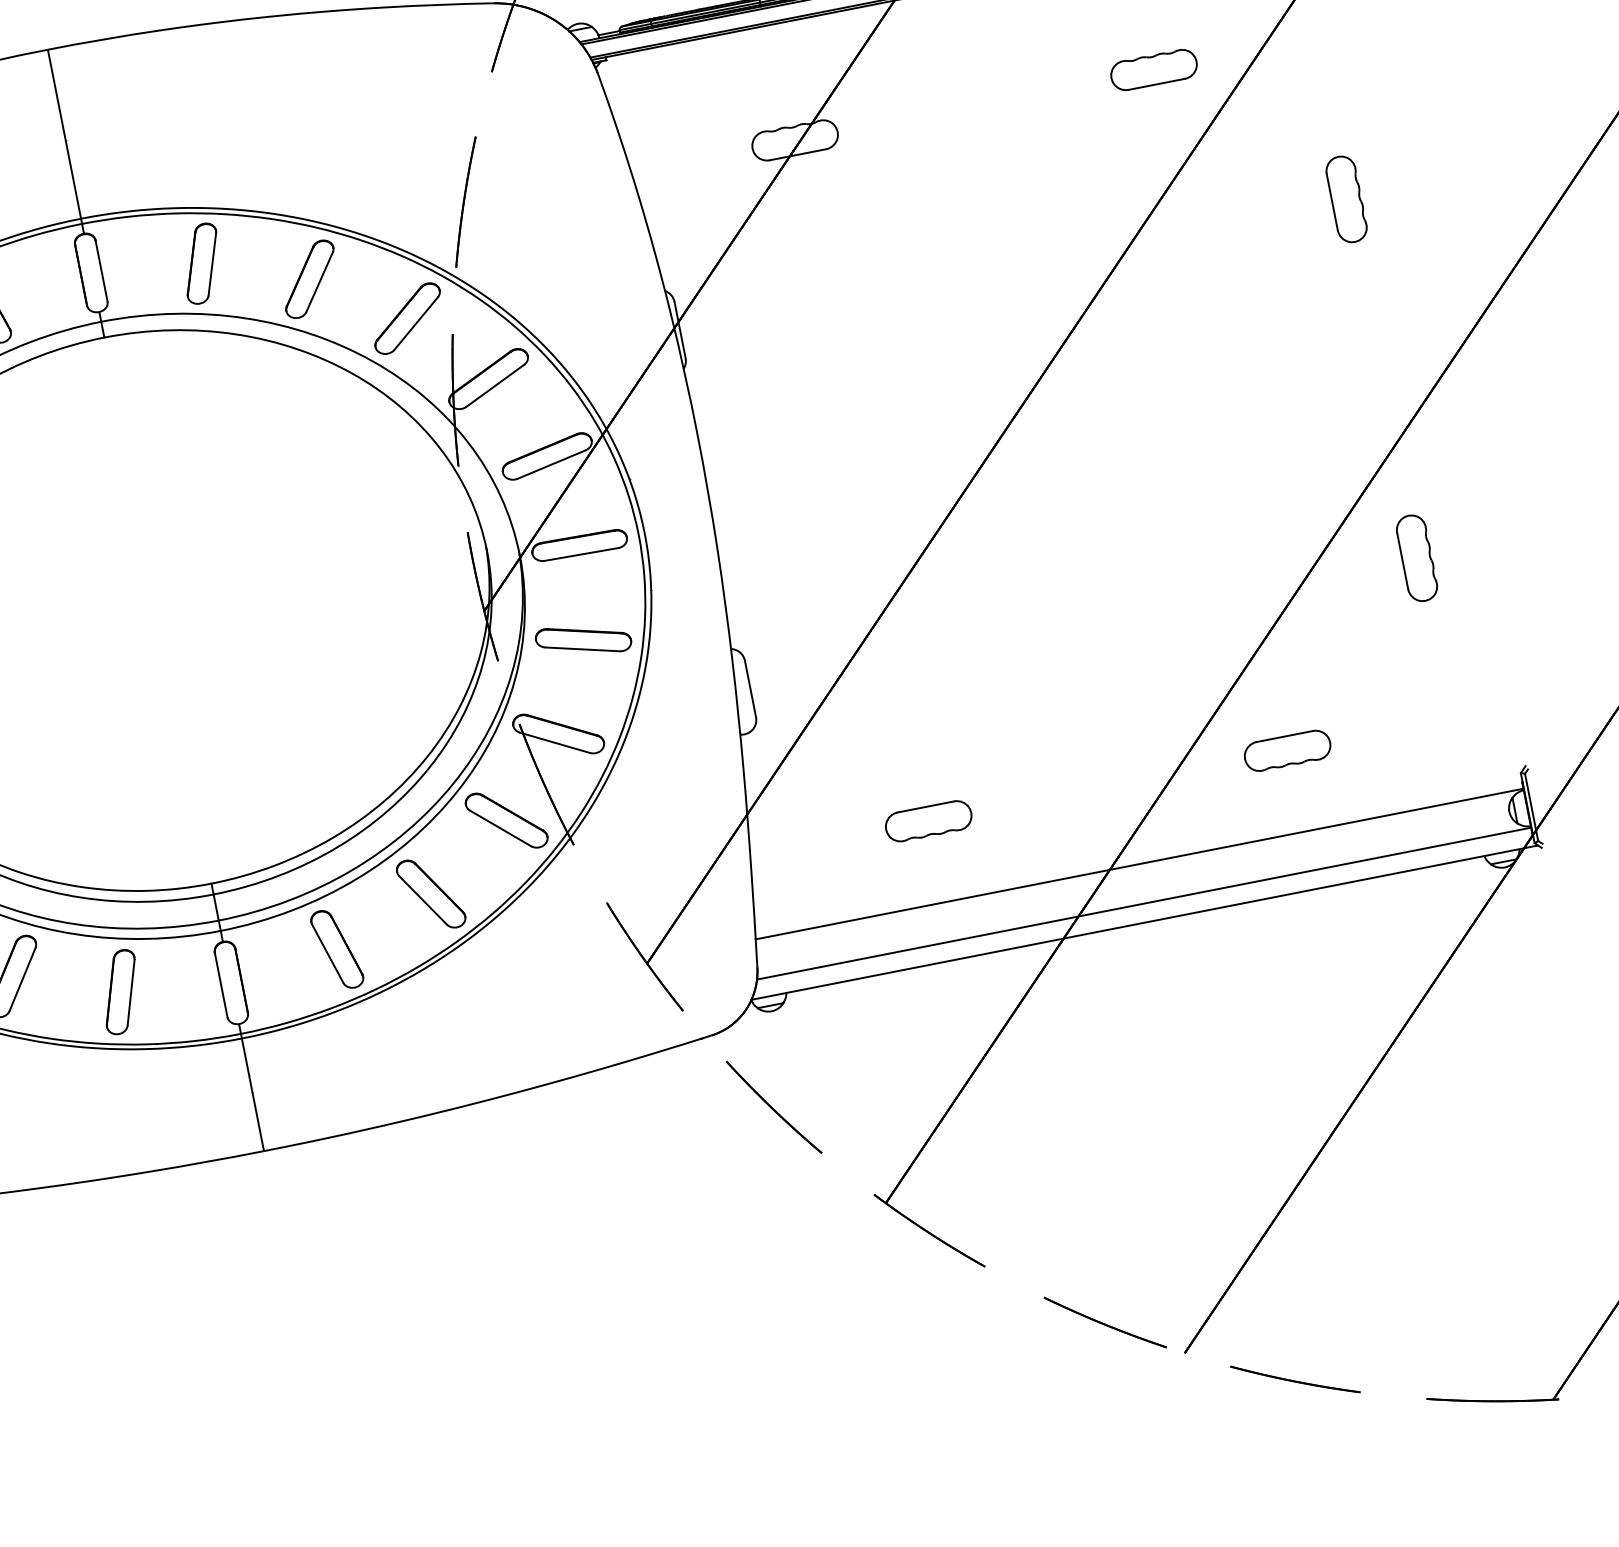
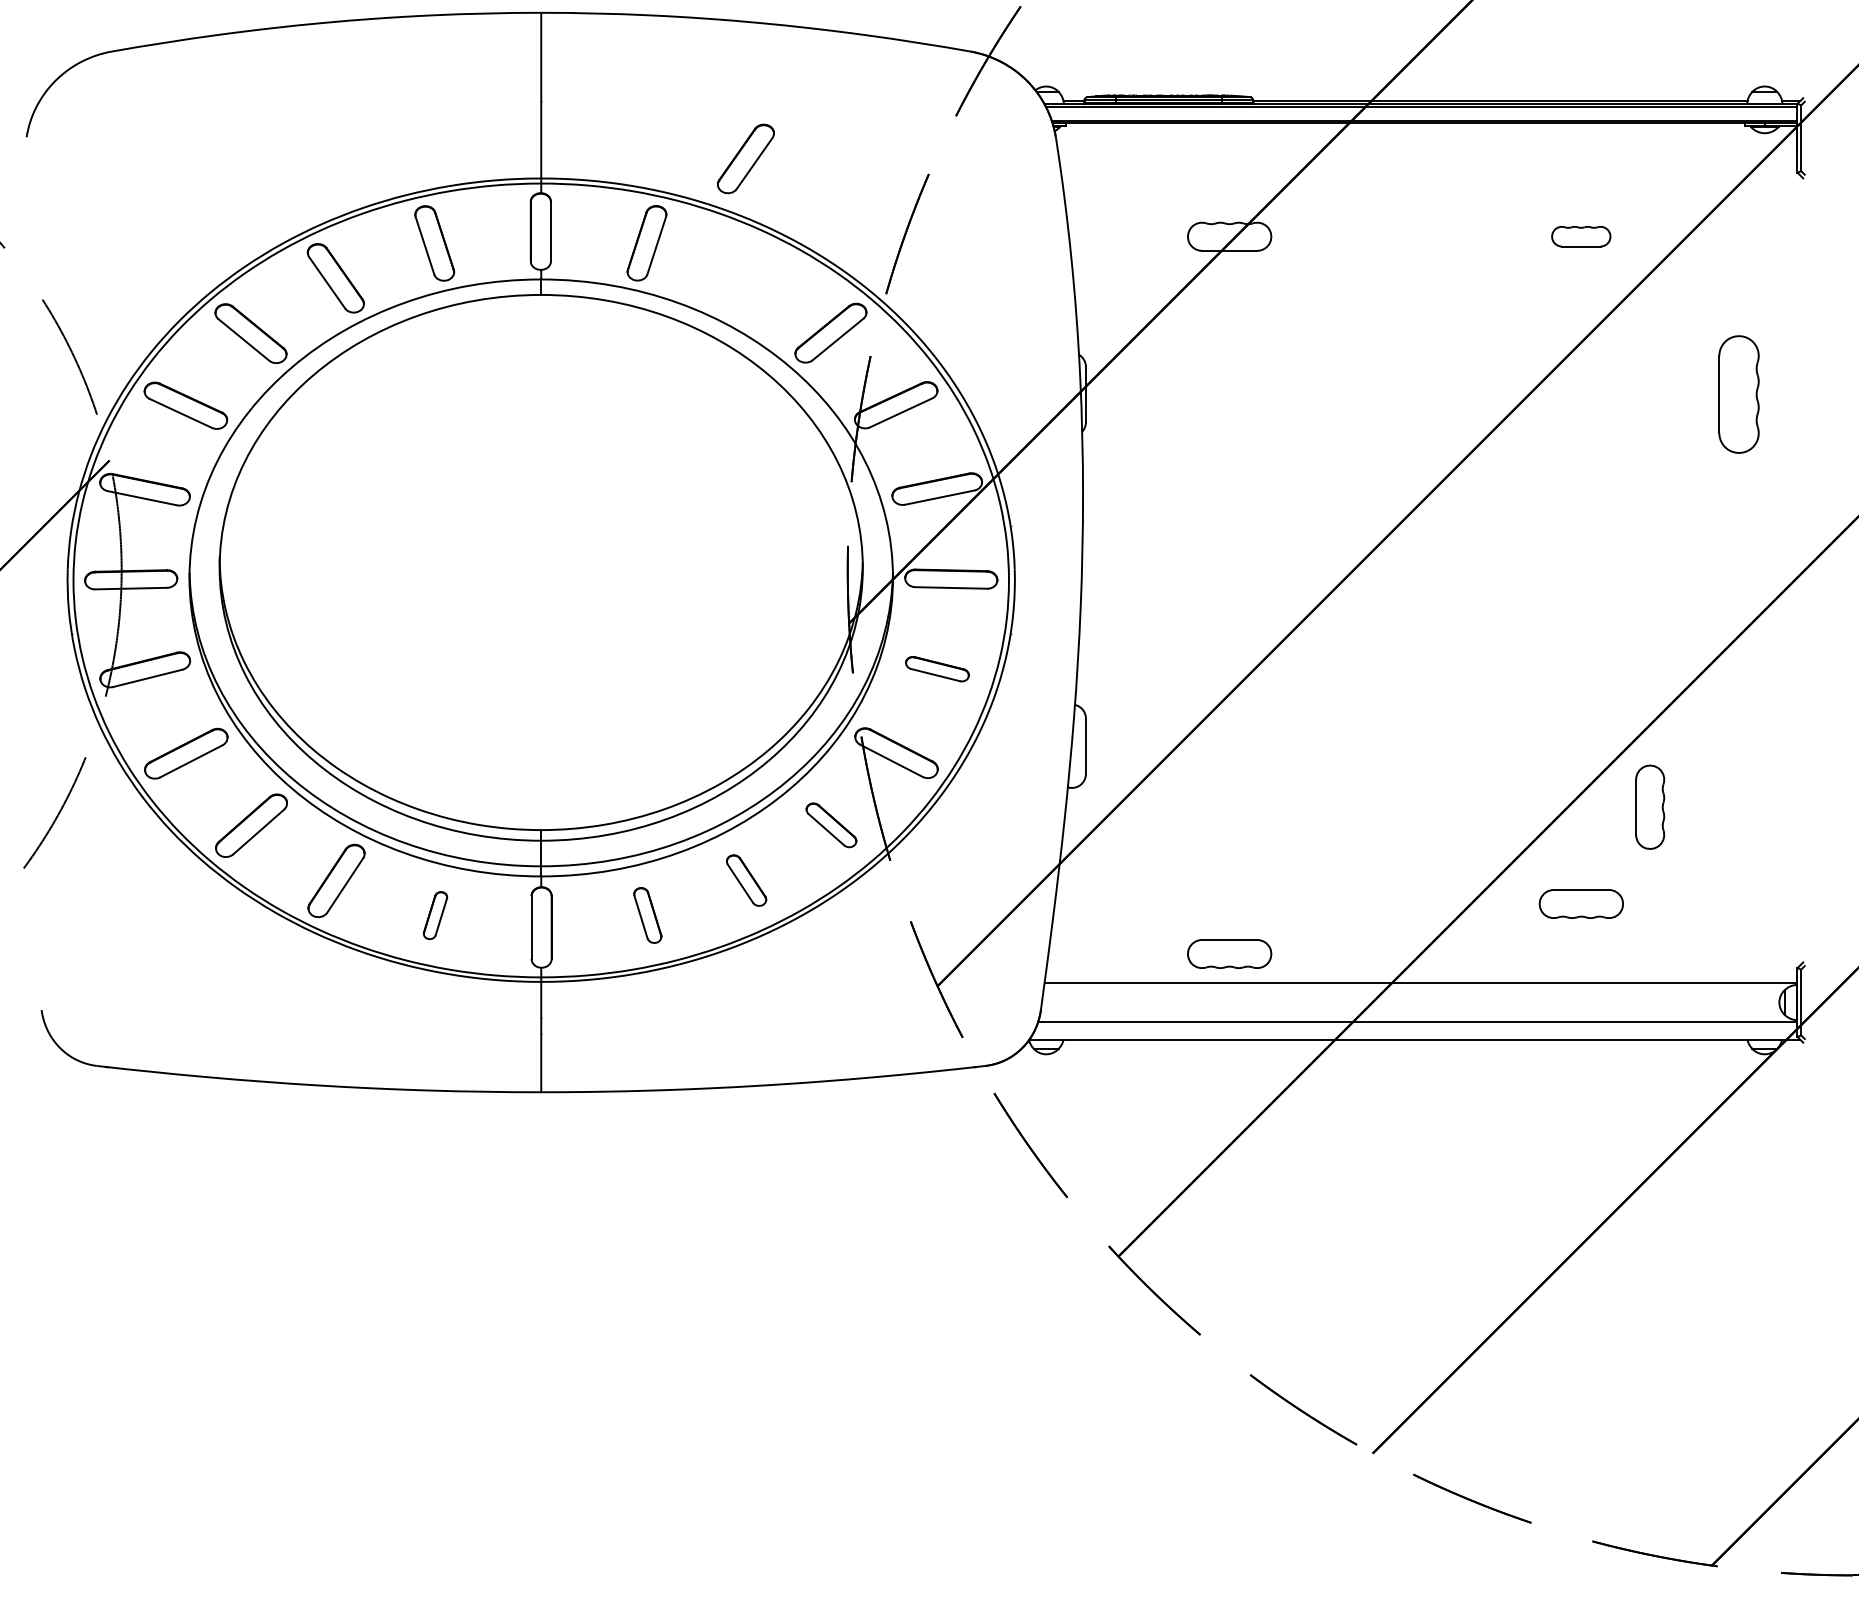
part: (1153, 69) -> (1580, 236), size x0.7
part: (1346, 199) -> (1739, 394), size x1.4
part: (309, 278) -> (745, 158), moved
part: (1417, 557) -> (1650, 806), moved
part: (583, 639) -> (937, 668), size x0.7
part: (506, 820) -> (831, 825), size x0.7
part: (928, 820) -> (1229, 953), moved
part: (431, 893) -> (746, 880), size x0.7
part: (337, 949) -> (647, 915), size x0.7
part: (120, 991) -> (435, 915), size x0.6

